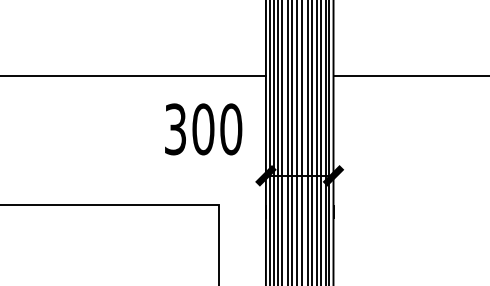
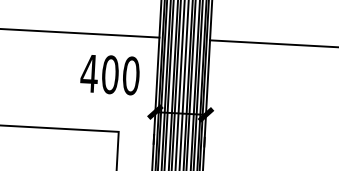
text: (175, 129) -> (89, 73), 300 -> 400

